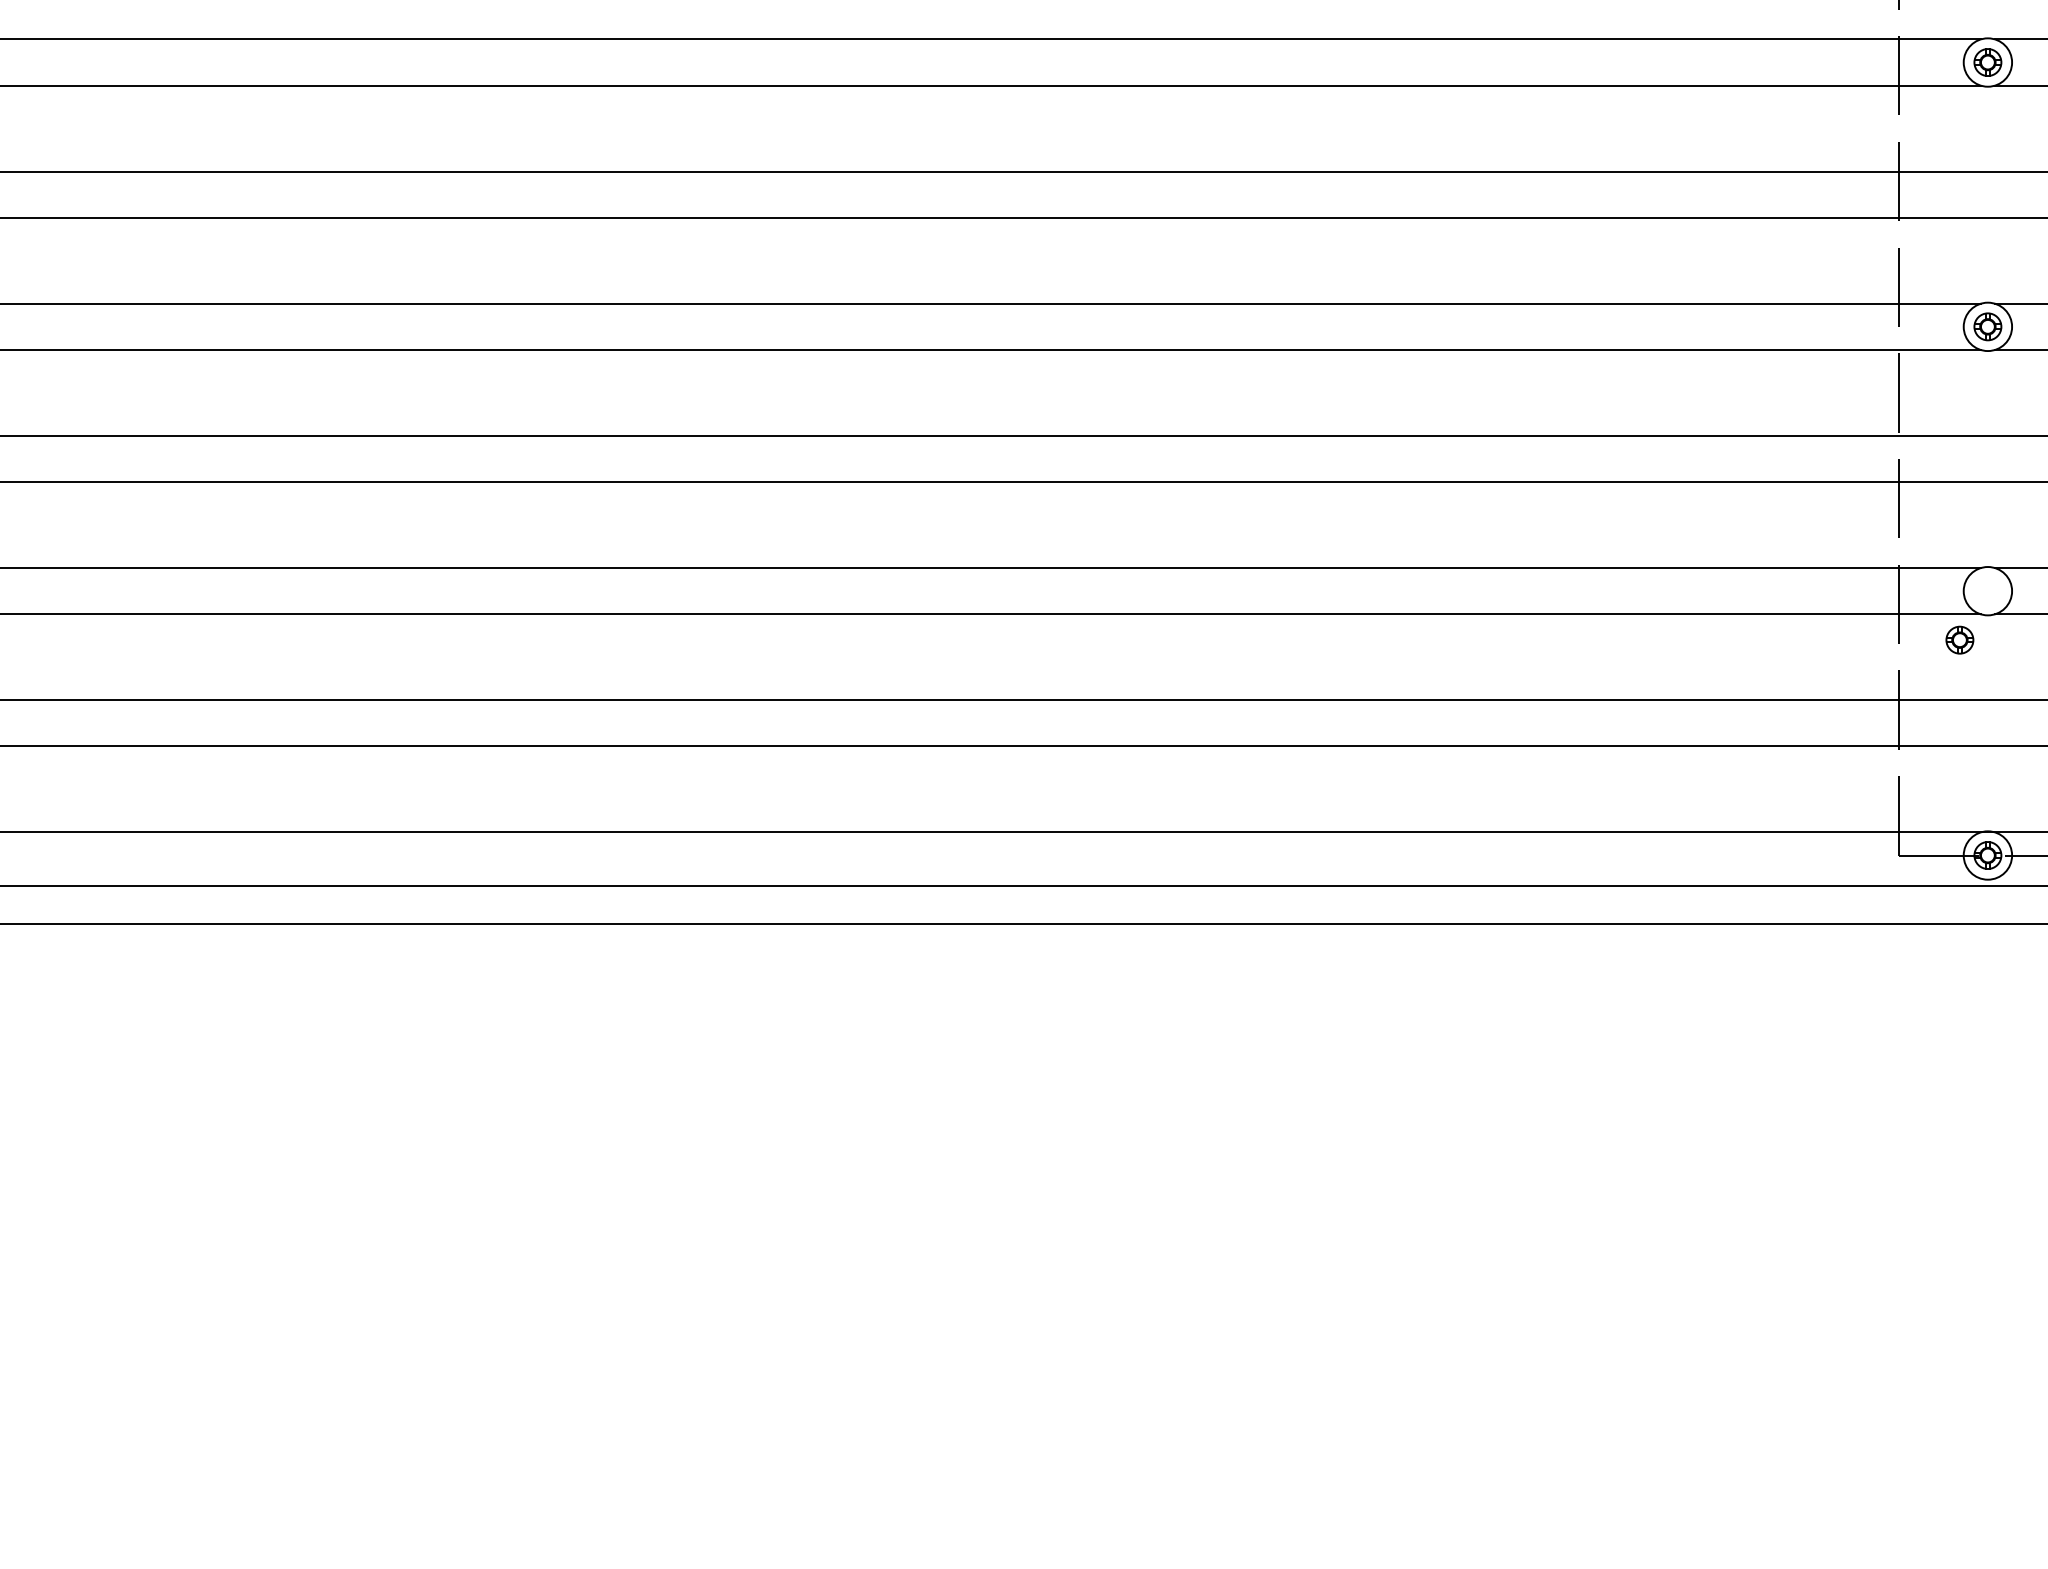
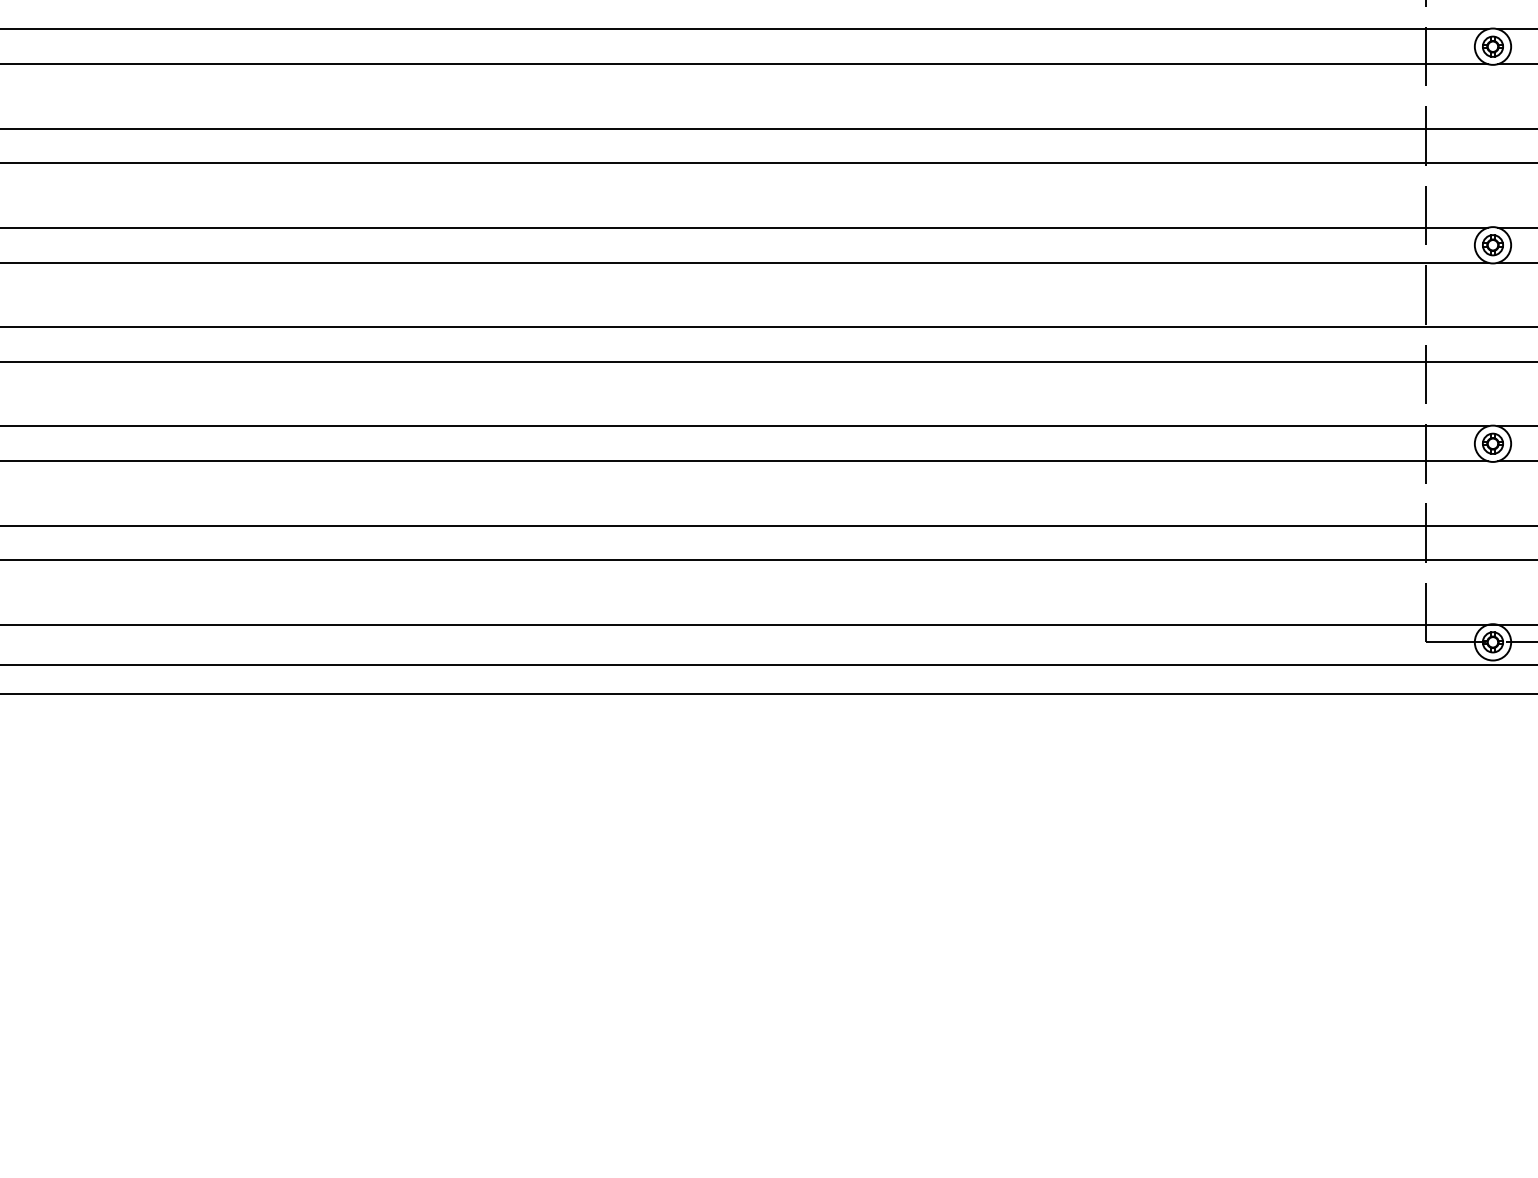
part: (1959, 639) -> (1492, 443), moved

